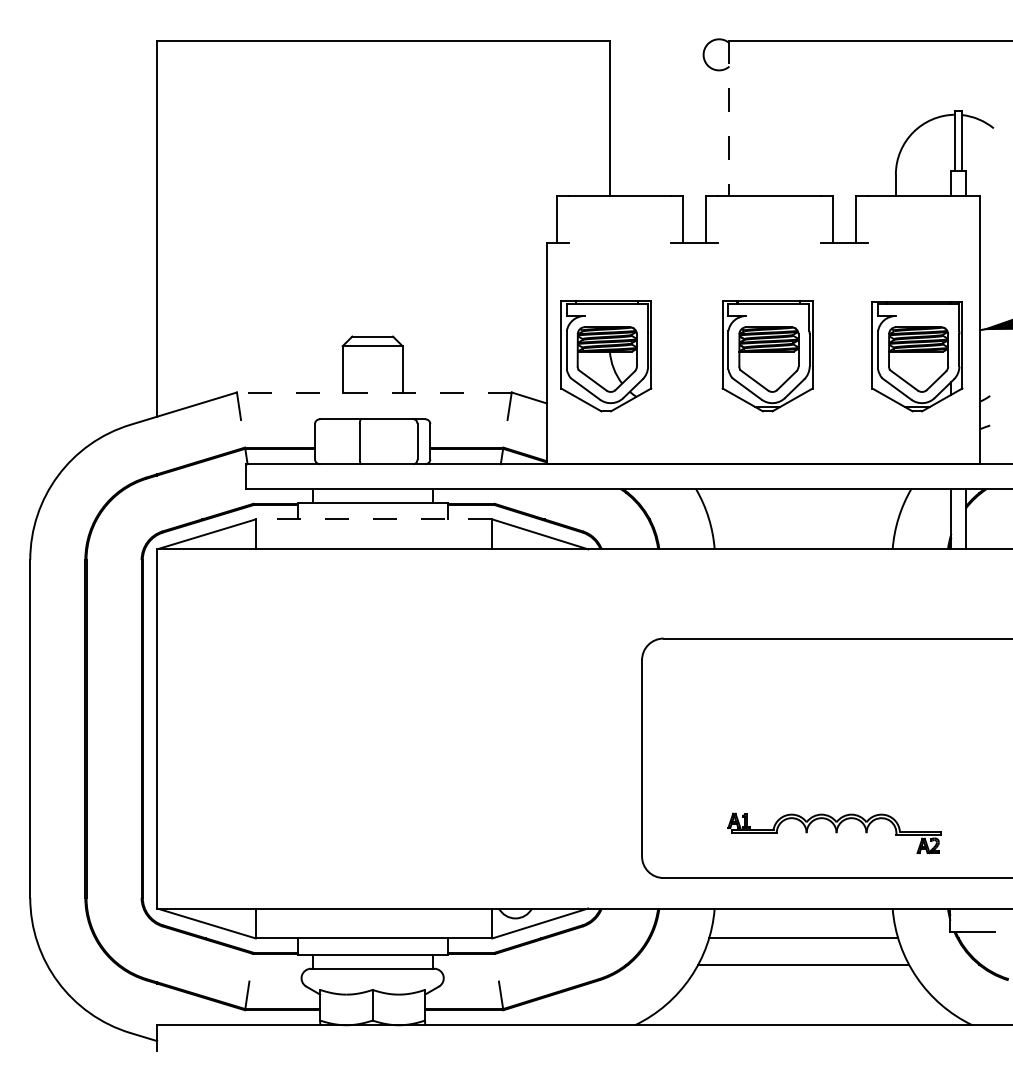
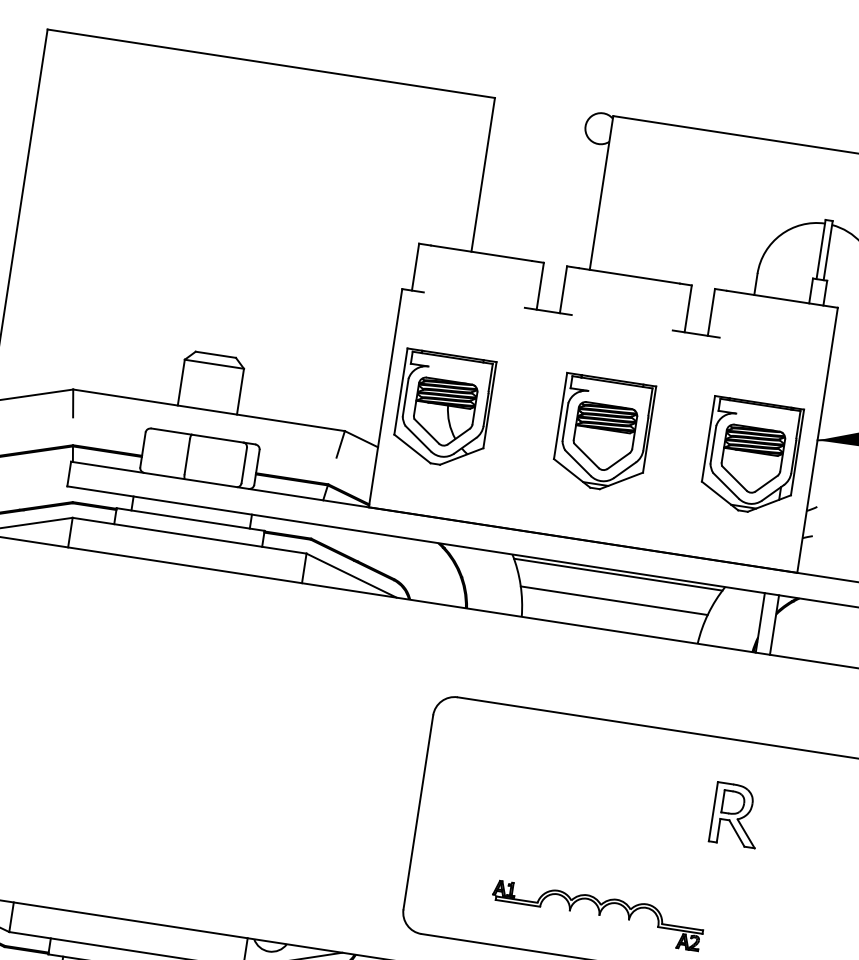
line: (729, 118) -> (601, 193), dashed -> solid
line: (373, 392) -> (208, 410), dashed -> solid
line: (803, 493) -> (617, 575), added
line: (373, 519) -> (189, 535), dashed -> solid
line: (803, 519) -> (614, 600), added
part: (956, 712) -> (736, 814), added

